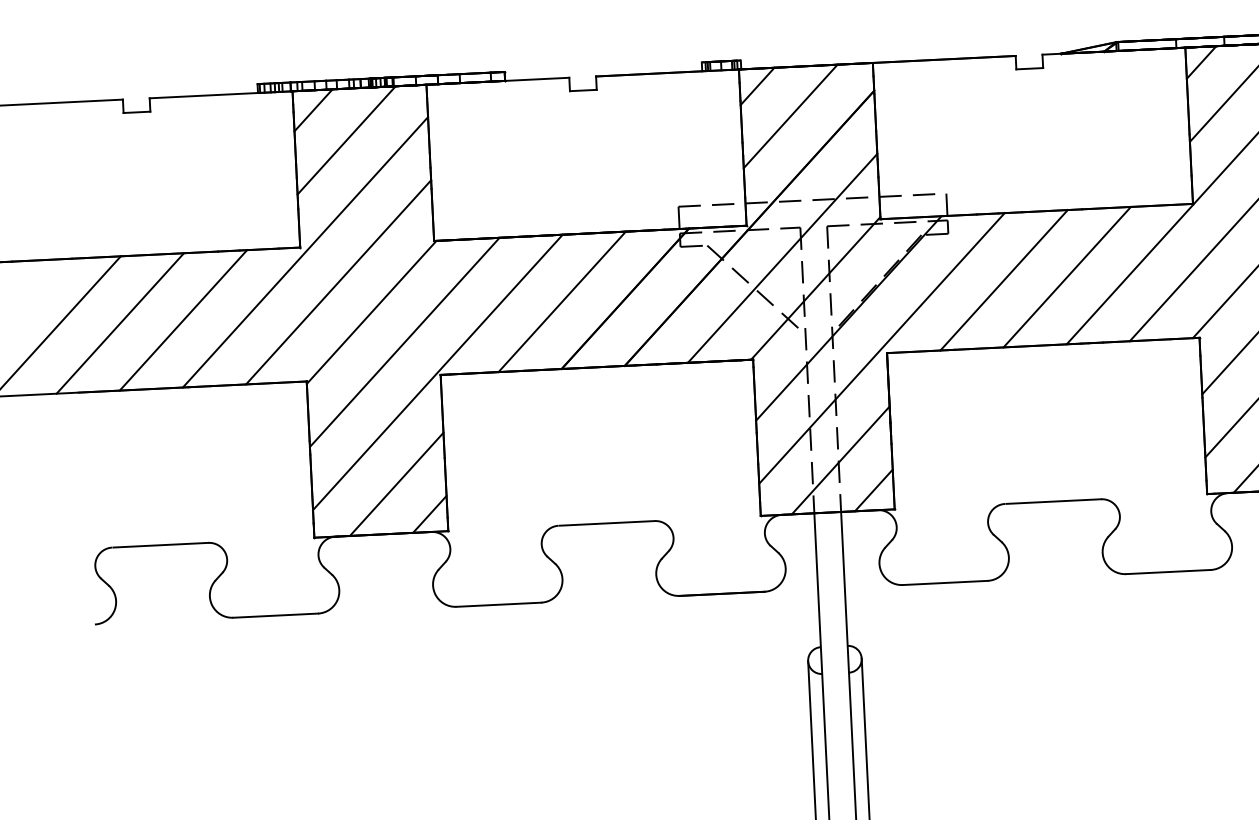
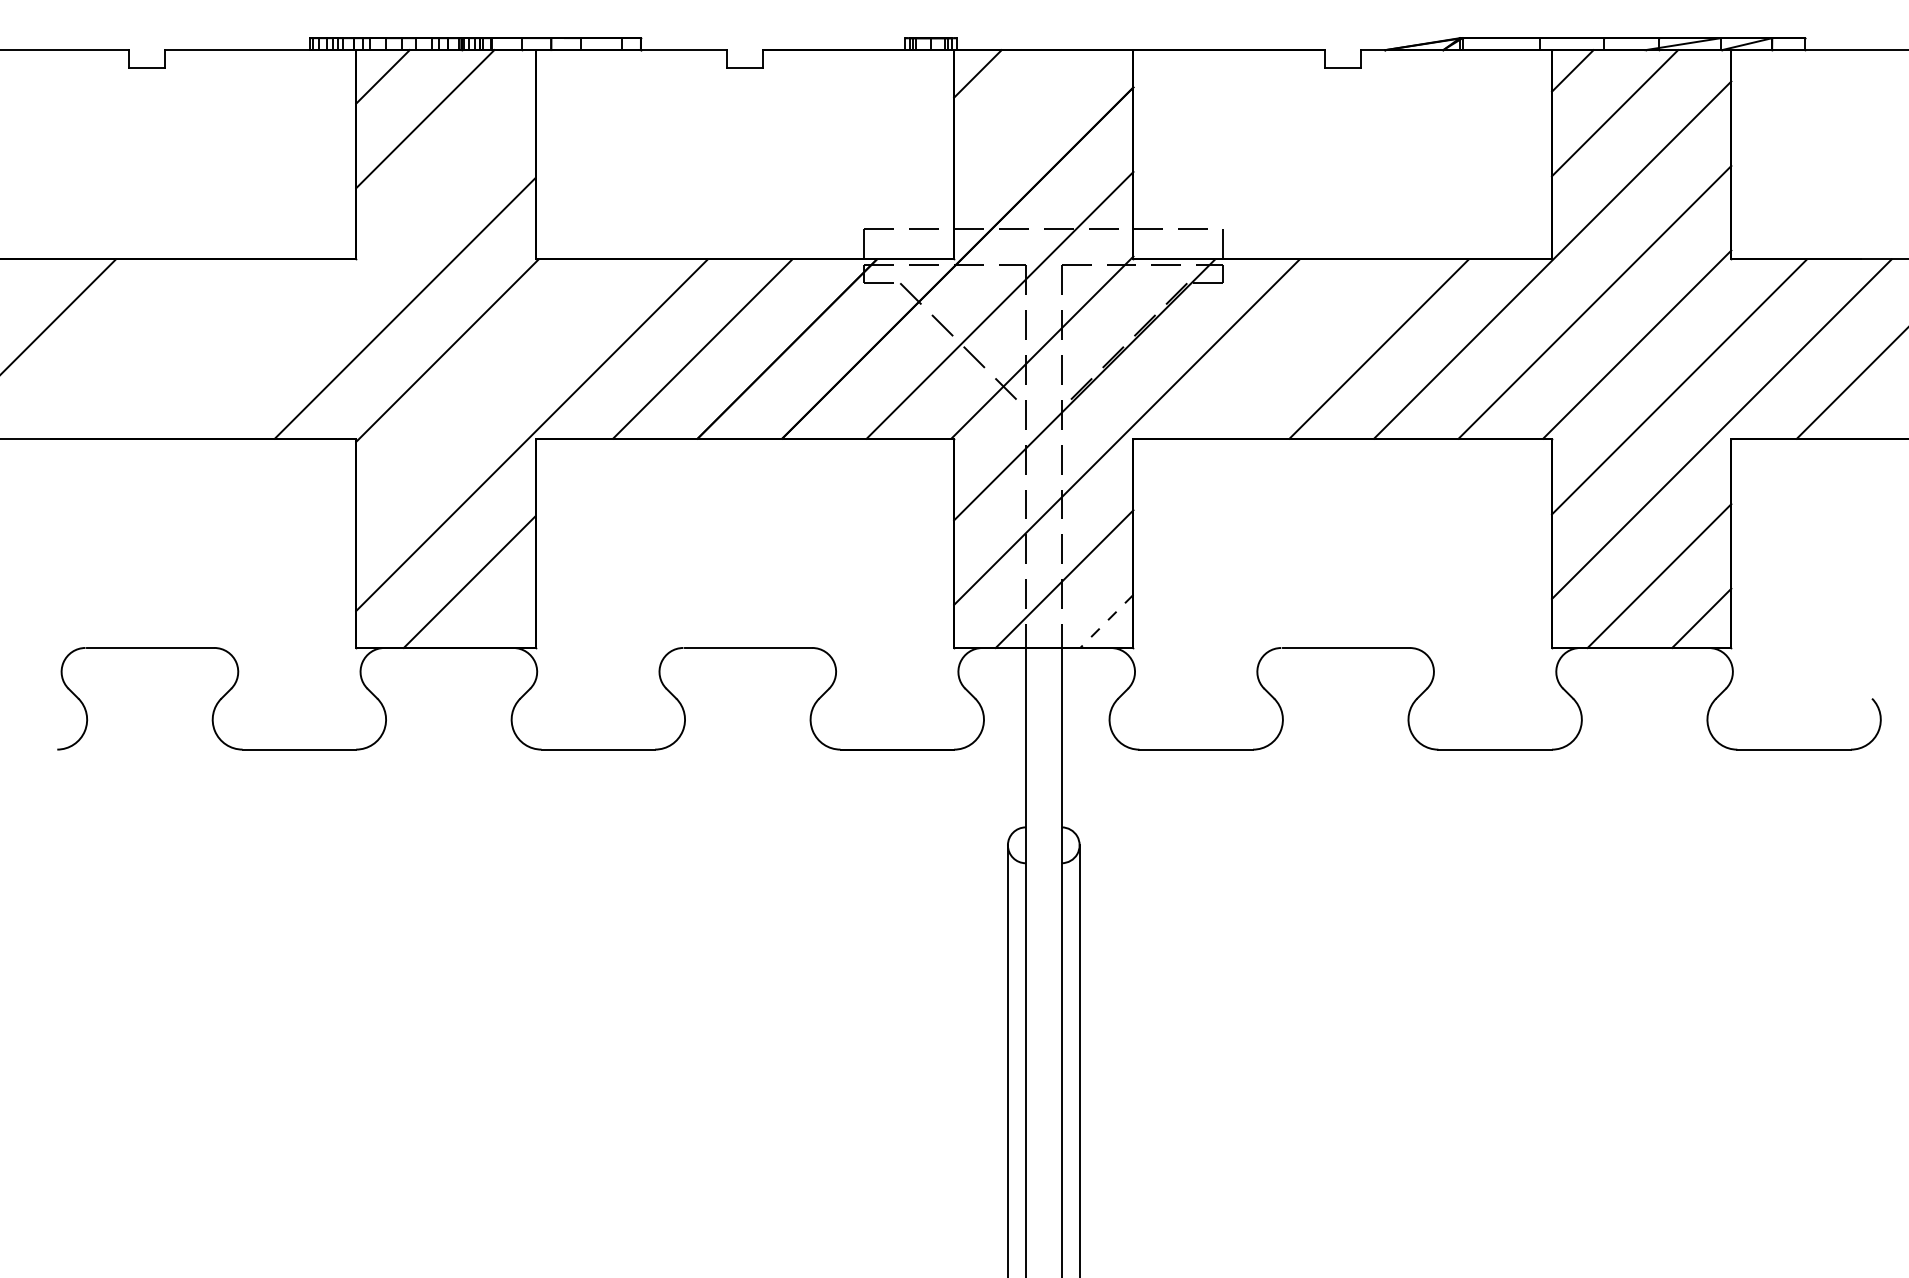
line: (790, 116) -> (1020, 116), removed
line: (305, 251) -> (362, 265), removed
line: (1003, 279) -> (1294, 348), removed
line: (183, 319) -> (195, 348), removed
line: (120, 323) -> (110, 348), removed
line: (404, 342) -> (489, 392), removed
line: (873, 490) -> (1106, 621), solid -> dashed
line: (429, 513) -> (511, 623), removed

